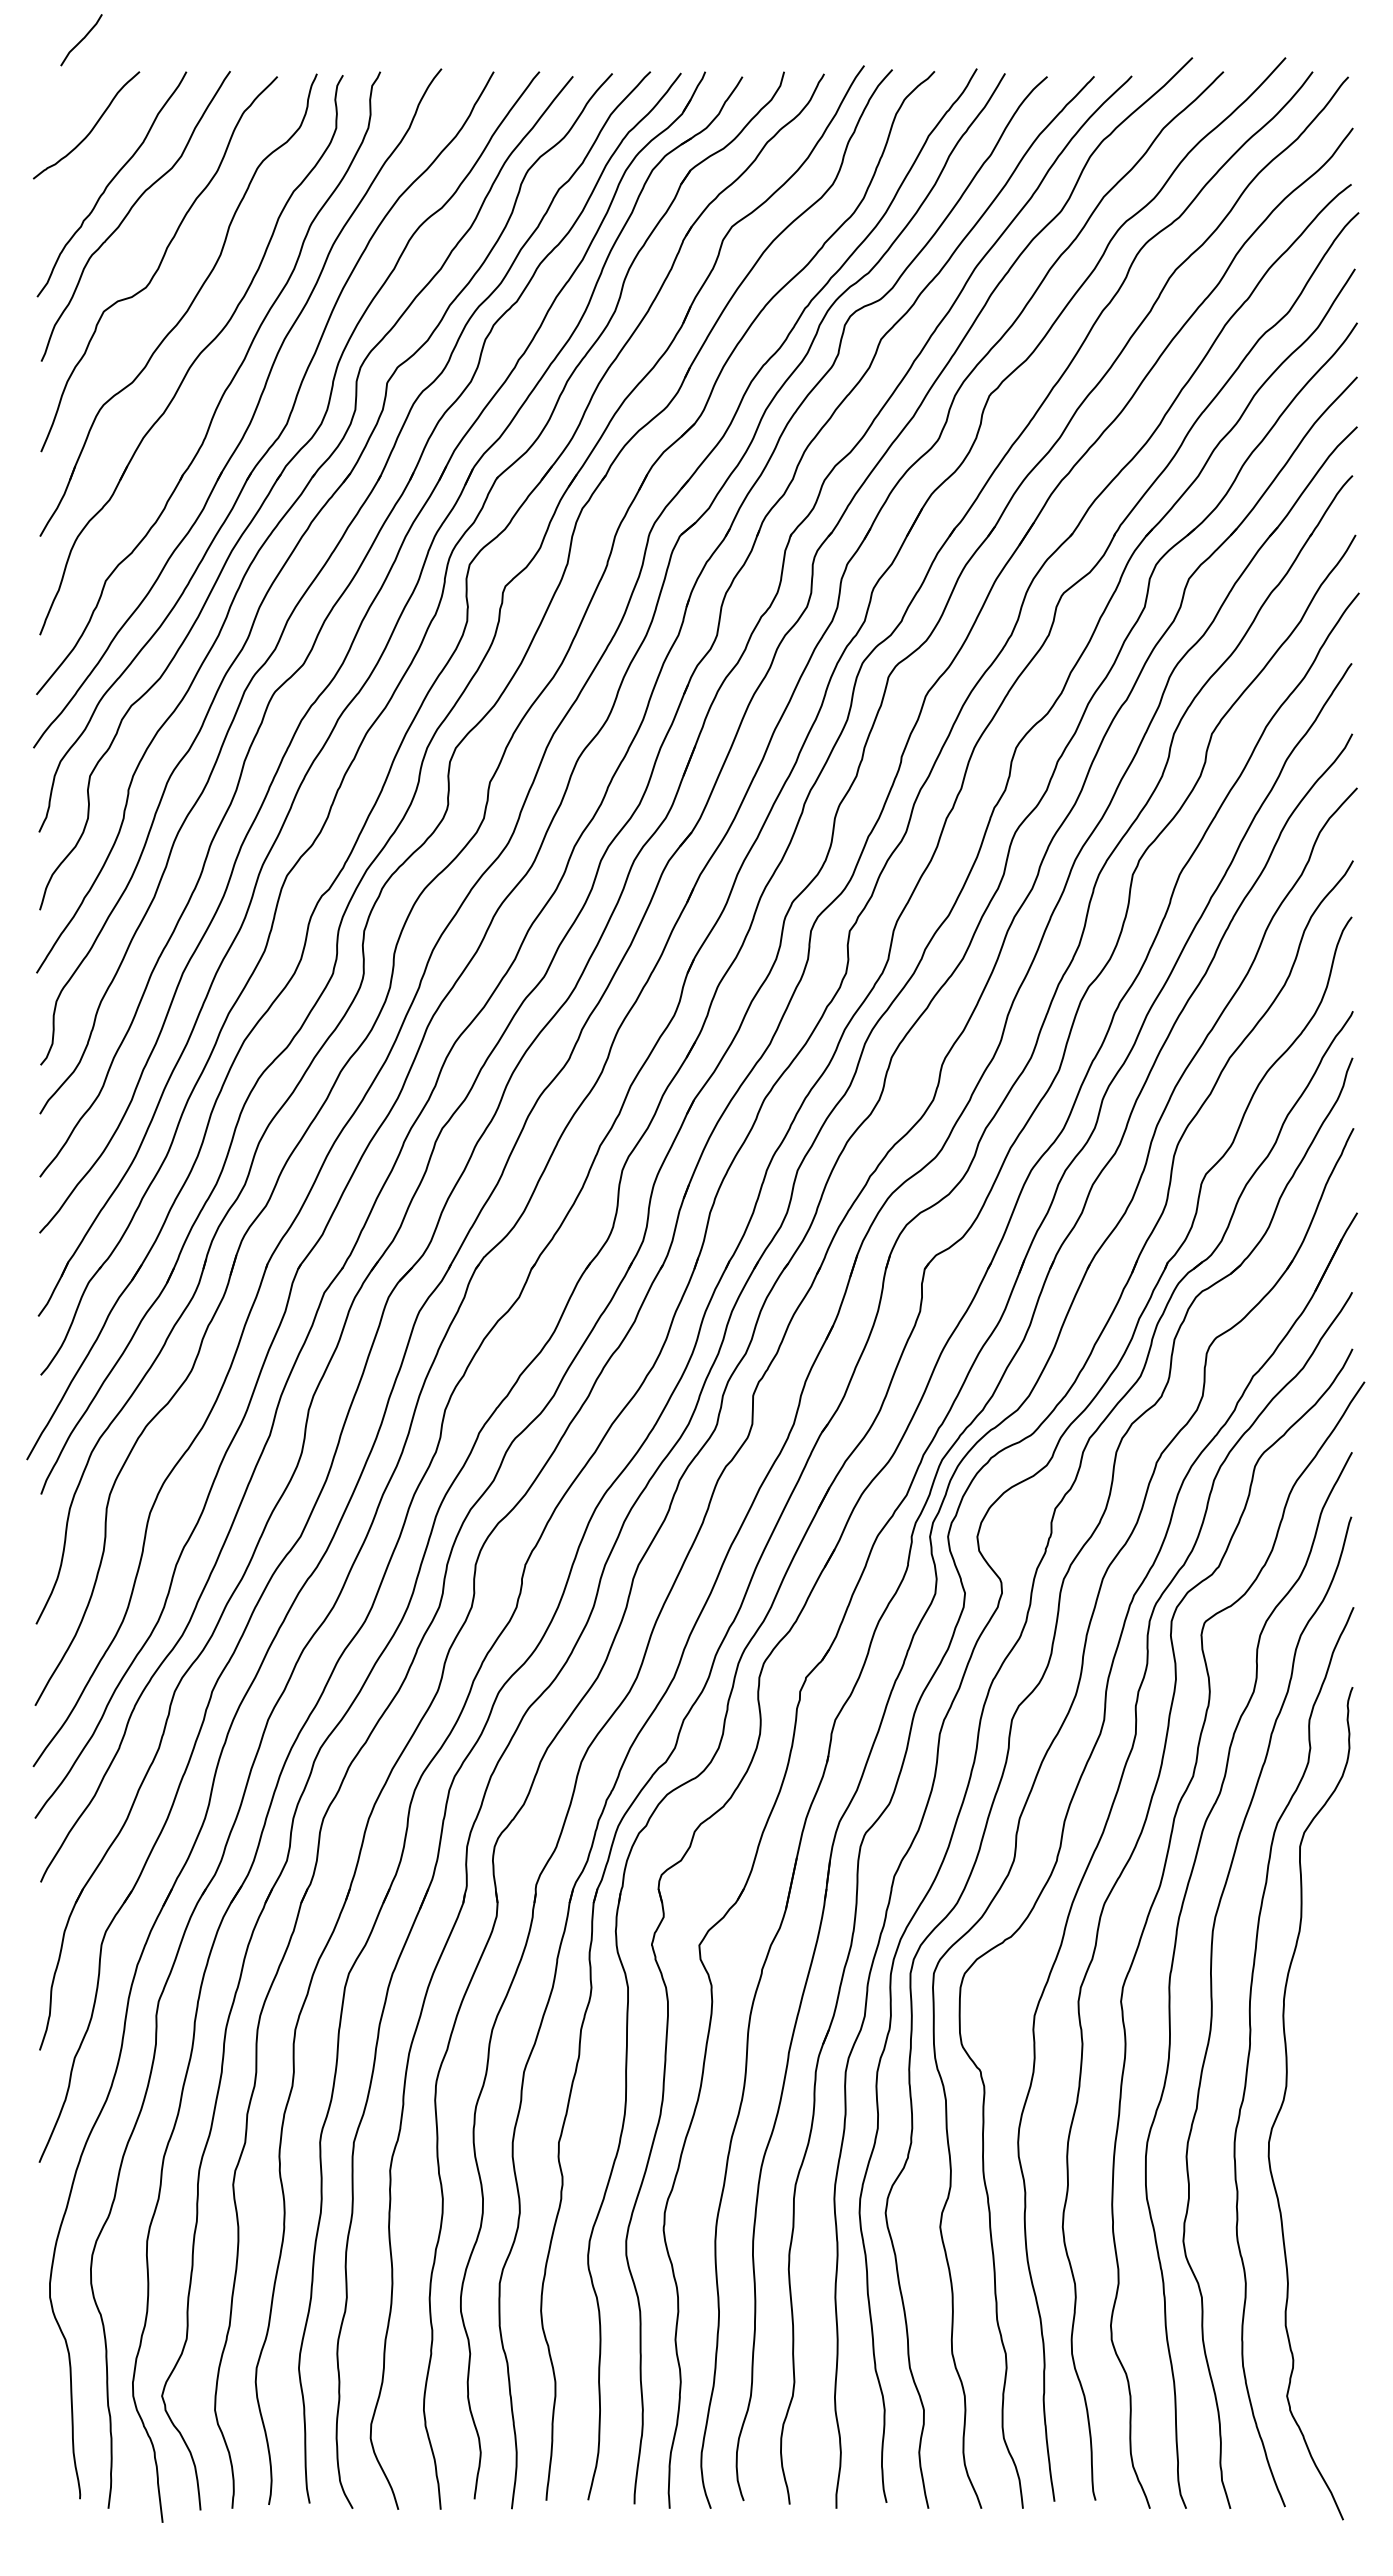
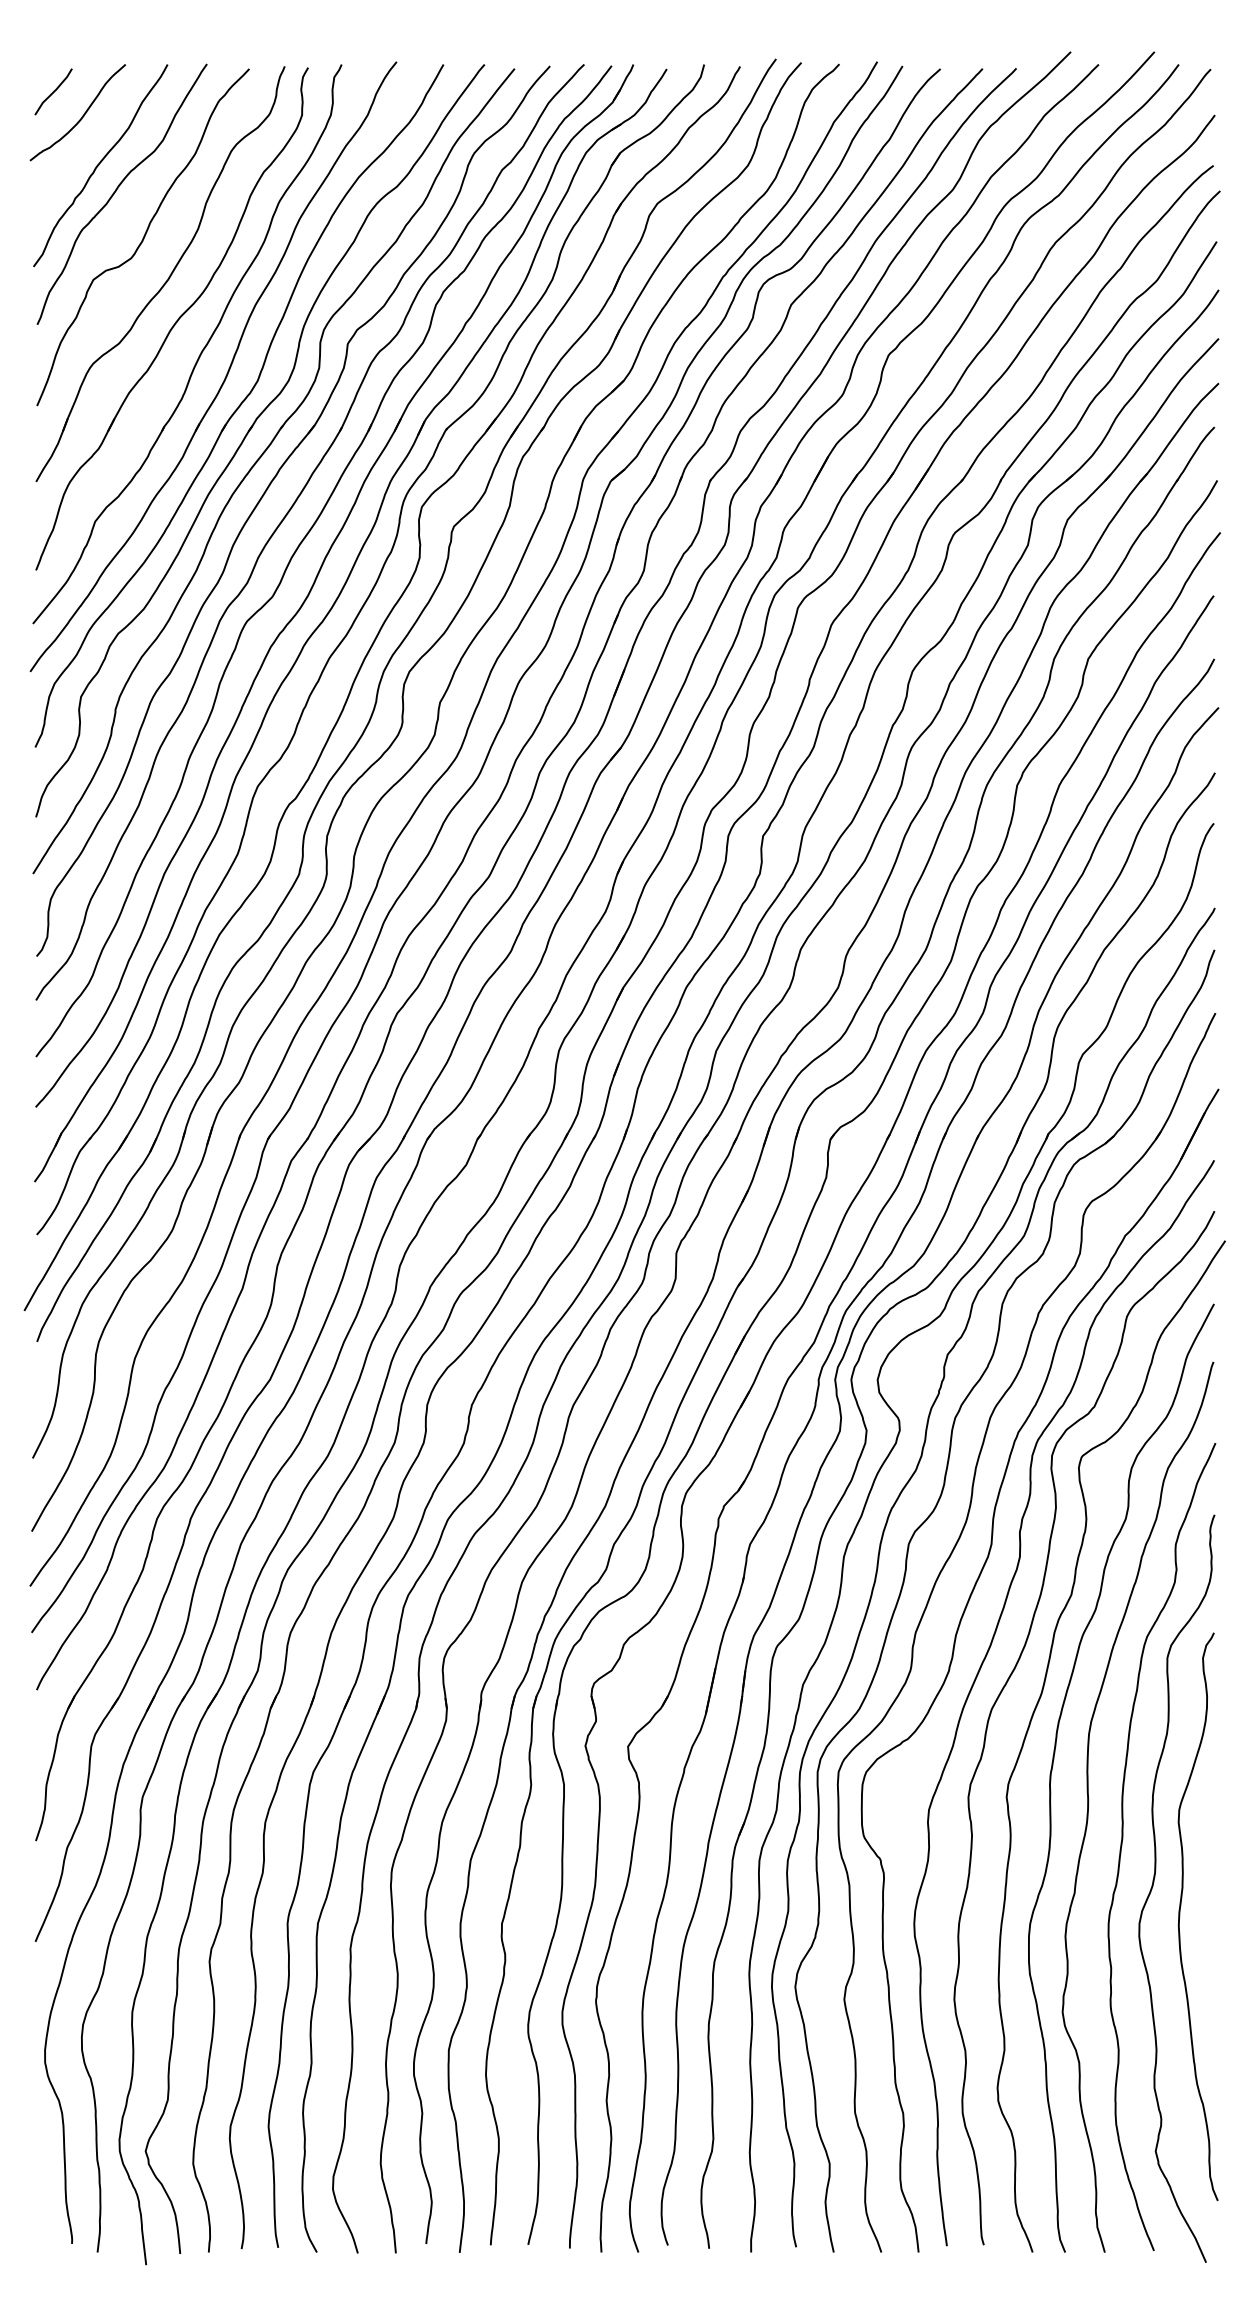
curve: (81, 40) -> (53, 92), moved
curve: (1314, 2134) -> (1180, 1916), added

